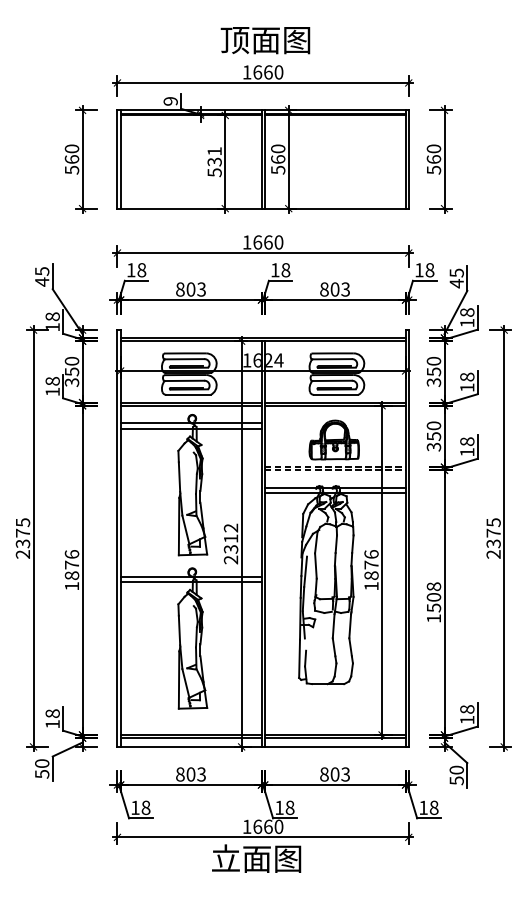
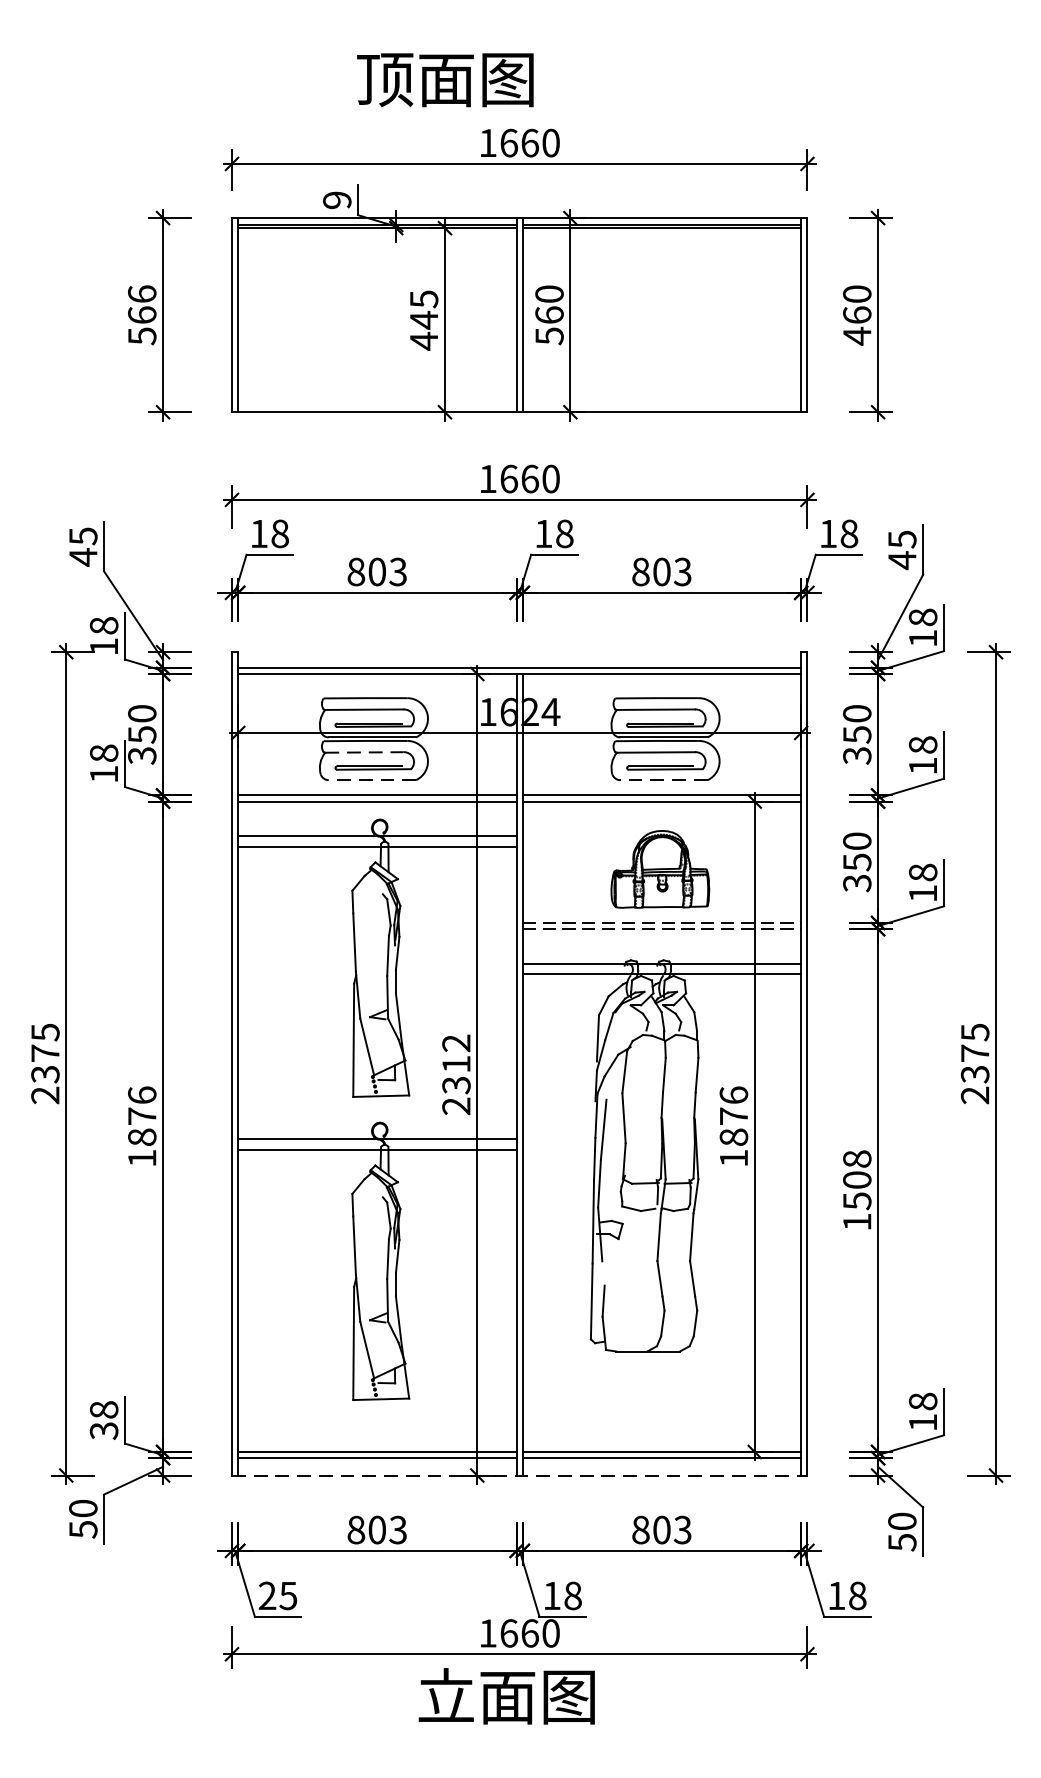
text: (265, 40) -> (445, 80), moved
text: (71, 148) -> (141, 293), 560 -> 566
text: (214, 162) -> (423, 321), 531 -> 445
text: (434, 169) -> (858, 334), 560 -> 460
line: (184, 380) -> (364, 751), solid -> dashed
line: (188, 394) -> (372, 779), solid -> dashed
line: (335, 394) -> (662, 779), solid -> dashed
text: (52, 724) -> (103, 1431), 18 -> 38
line: (263, 746) -> (520, 1474), solid -> dashed
text: (140, 807) -> (277, 1595), 18 -> 25

